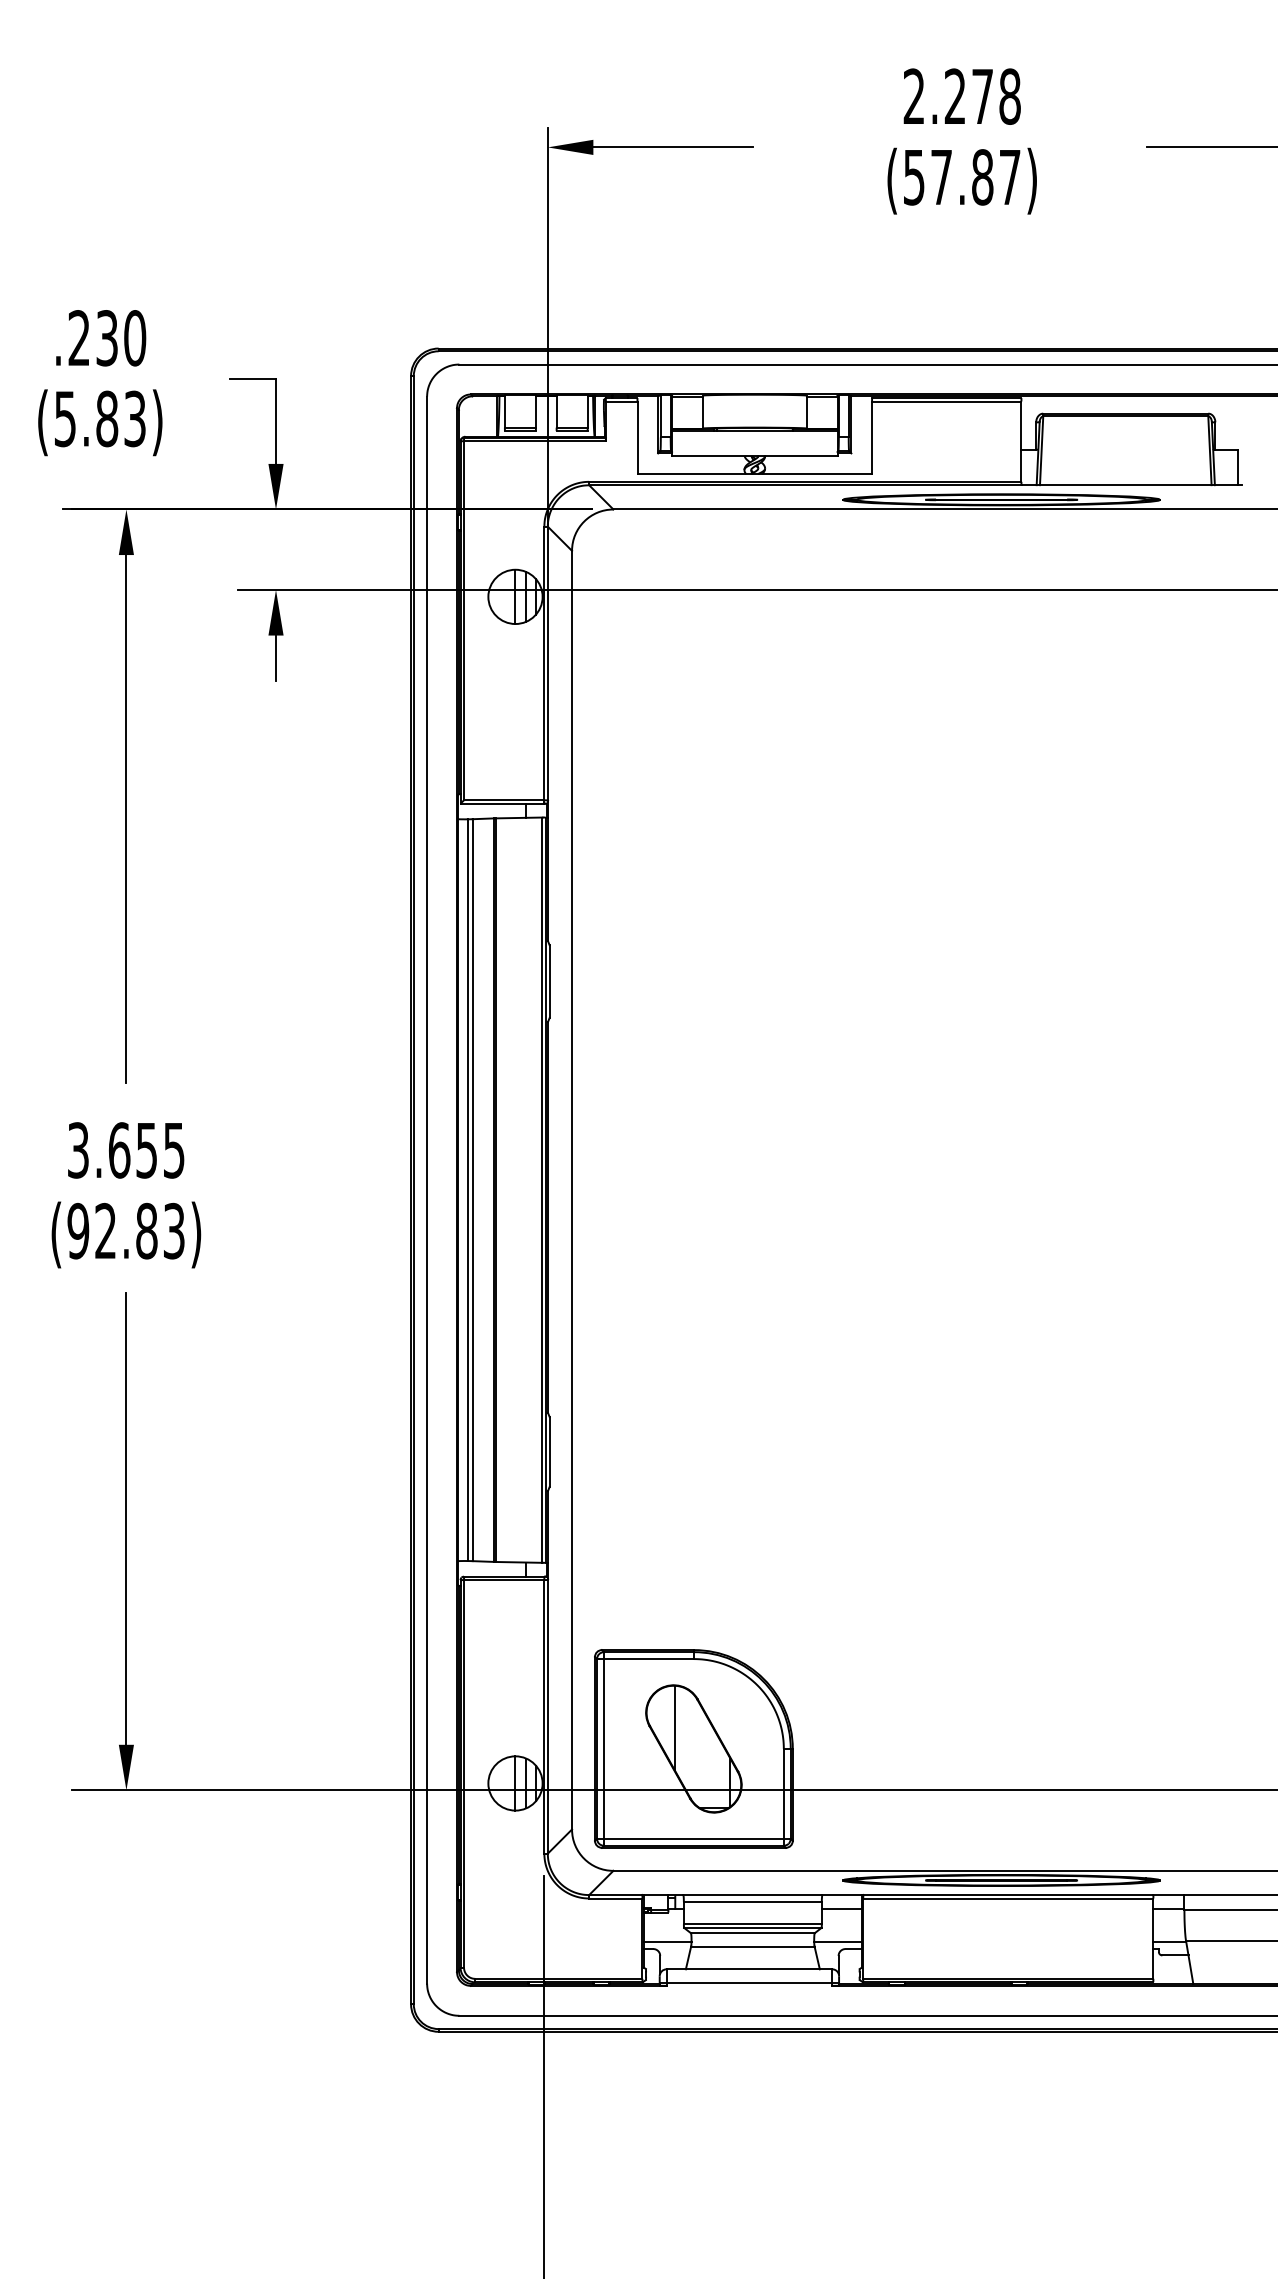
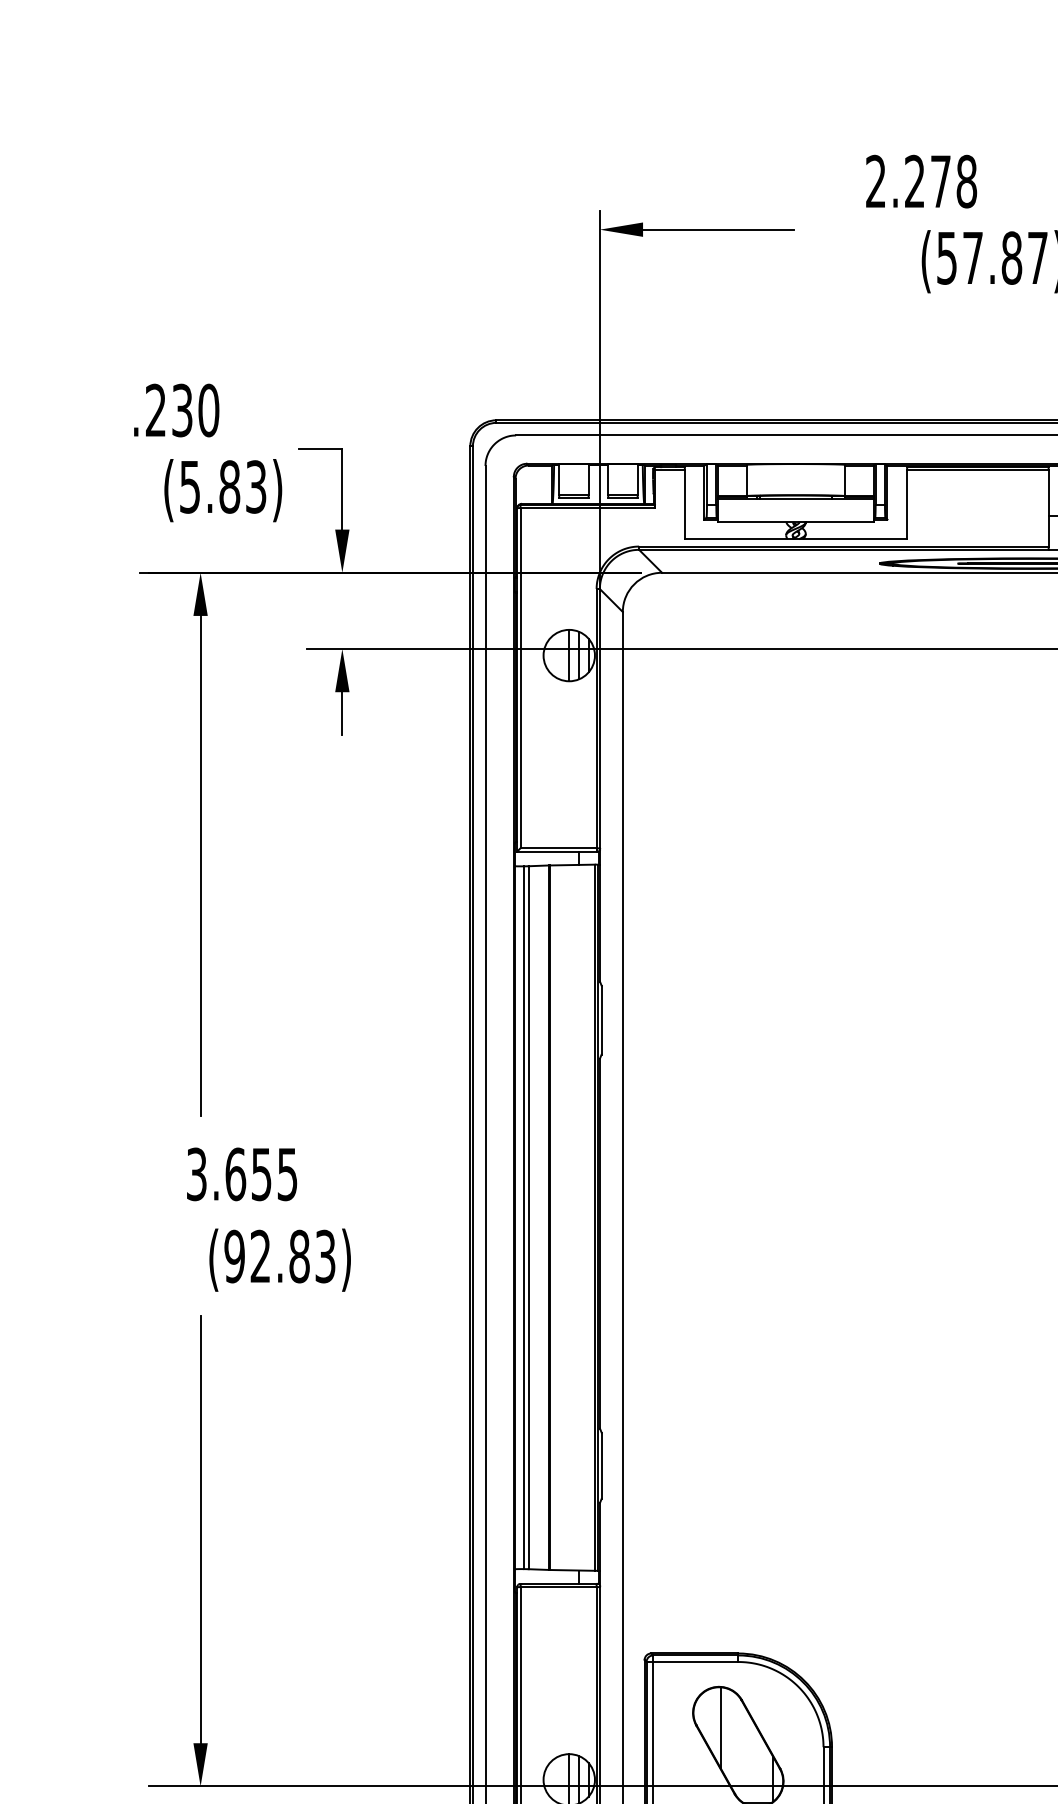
text: (961, 96) -> (920, 181), moved
text: (100, 422) -> (223, 490), moved
text: (126, 1150) -> (242, 1174), moved
text: (126, 1234) -> (280, 1259), moved

